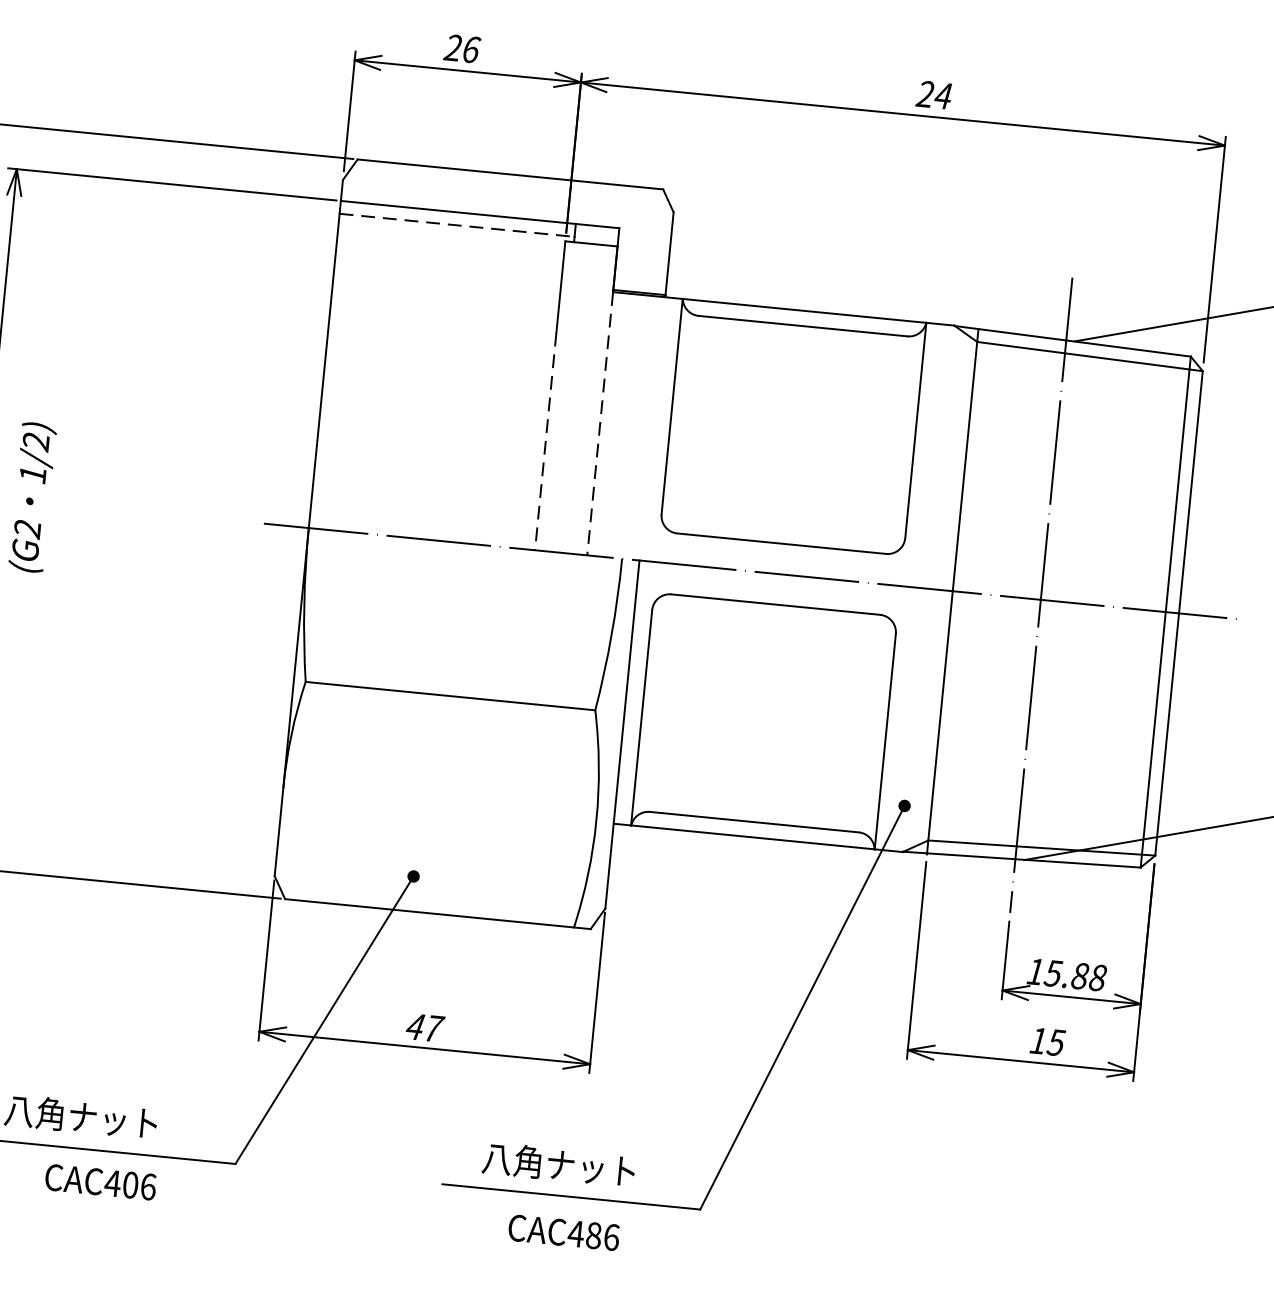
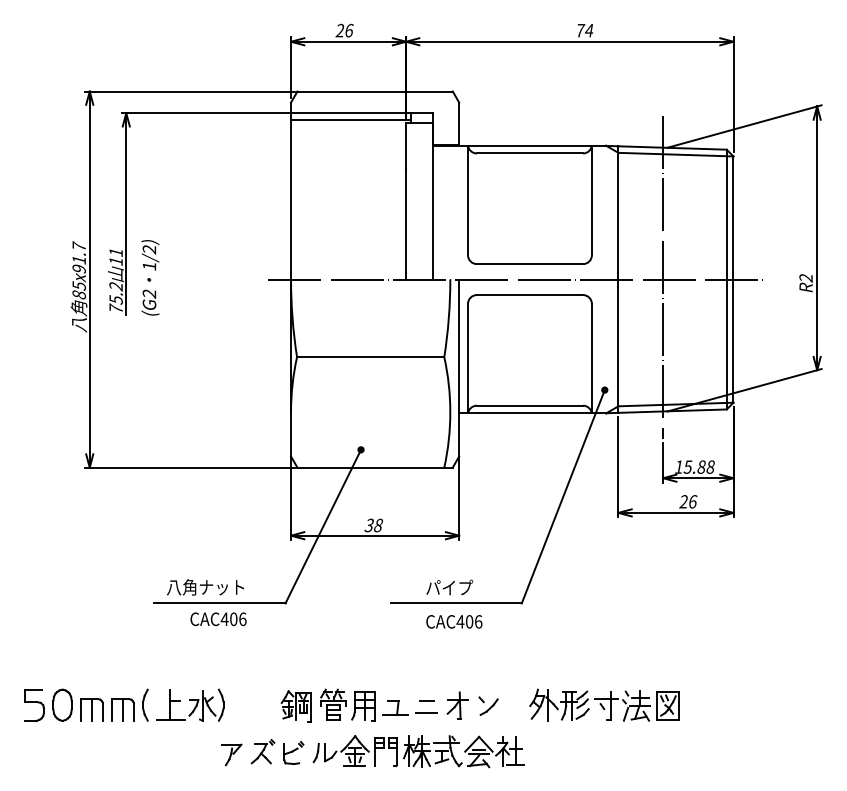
text: (926, 93) -> (580, 30), 24 -> 74
line: (456, 224) -> (350, 119), dashed -> solid
line: (599, 423) -> (432, 212), dashed -> solid
line: (546, 441) -> (406, 224), dashed -> solid
text: (423, 1027) -> (373, 525), 47 -> 38
text: (1047, 1041) -> (688, 501), 15 -> 26
text: (559, 1164) -> (448, 587), 八角ナット -> パイプ
text: (593, 1234) -> (469, 621), CAC486 -> CAC406

